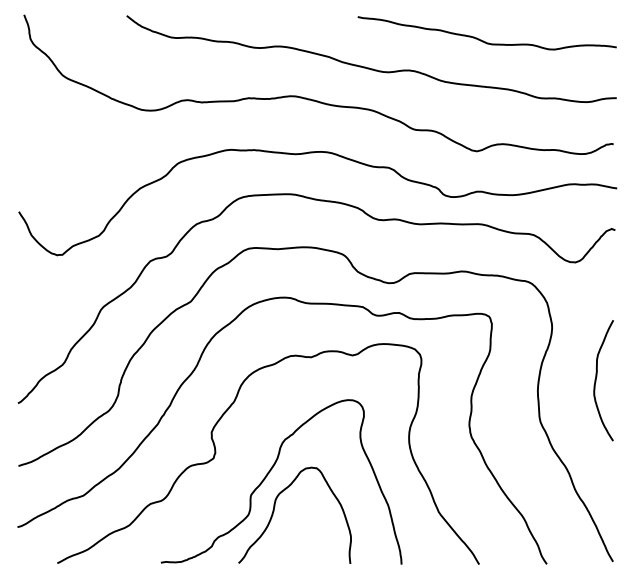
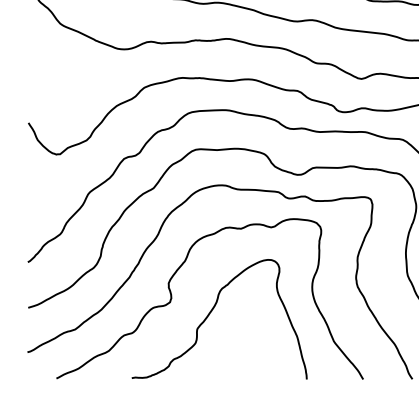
curve: (274, 511) -> (214, 340), removed

